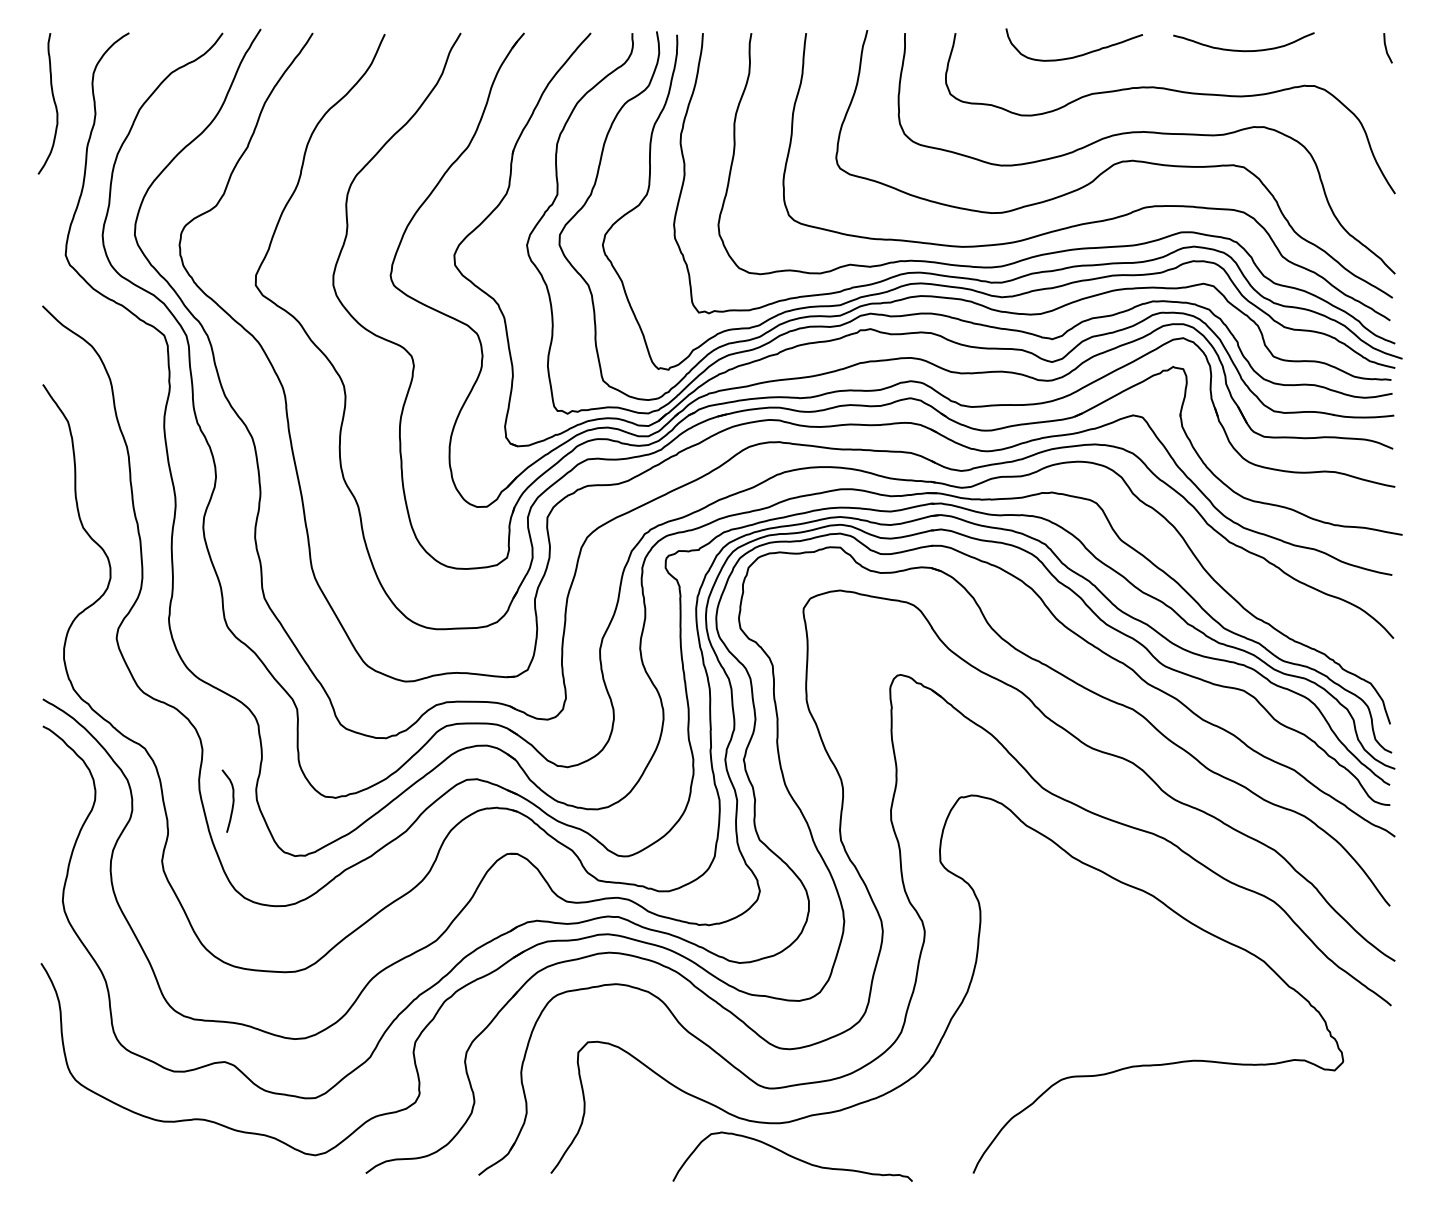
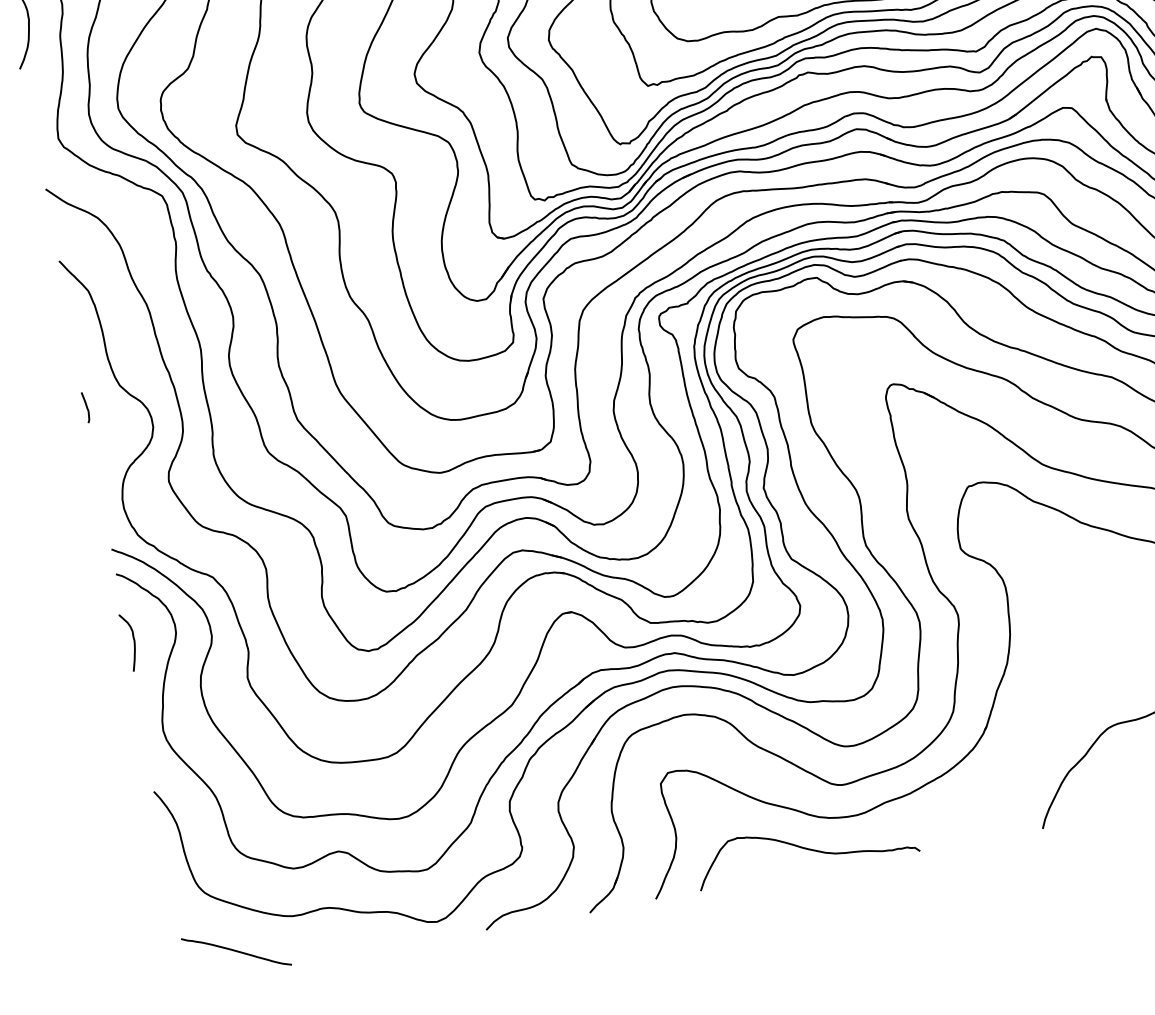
curve: (43, 544) -> (86, 407), added
curve: (232, 800) -> (133, 641), moved
curve: (97, 1148) -> (236, 951), added
curve: (792, 1156) -> (806, 848), moved

